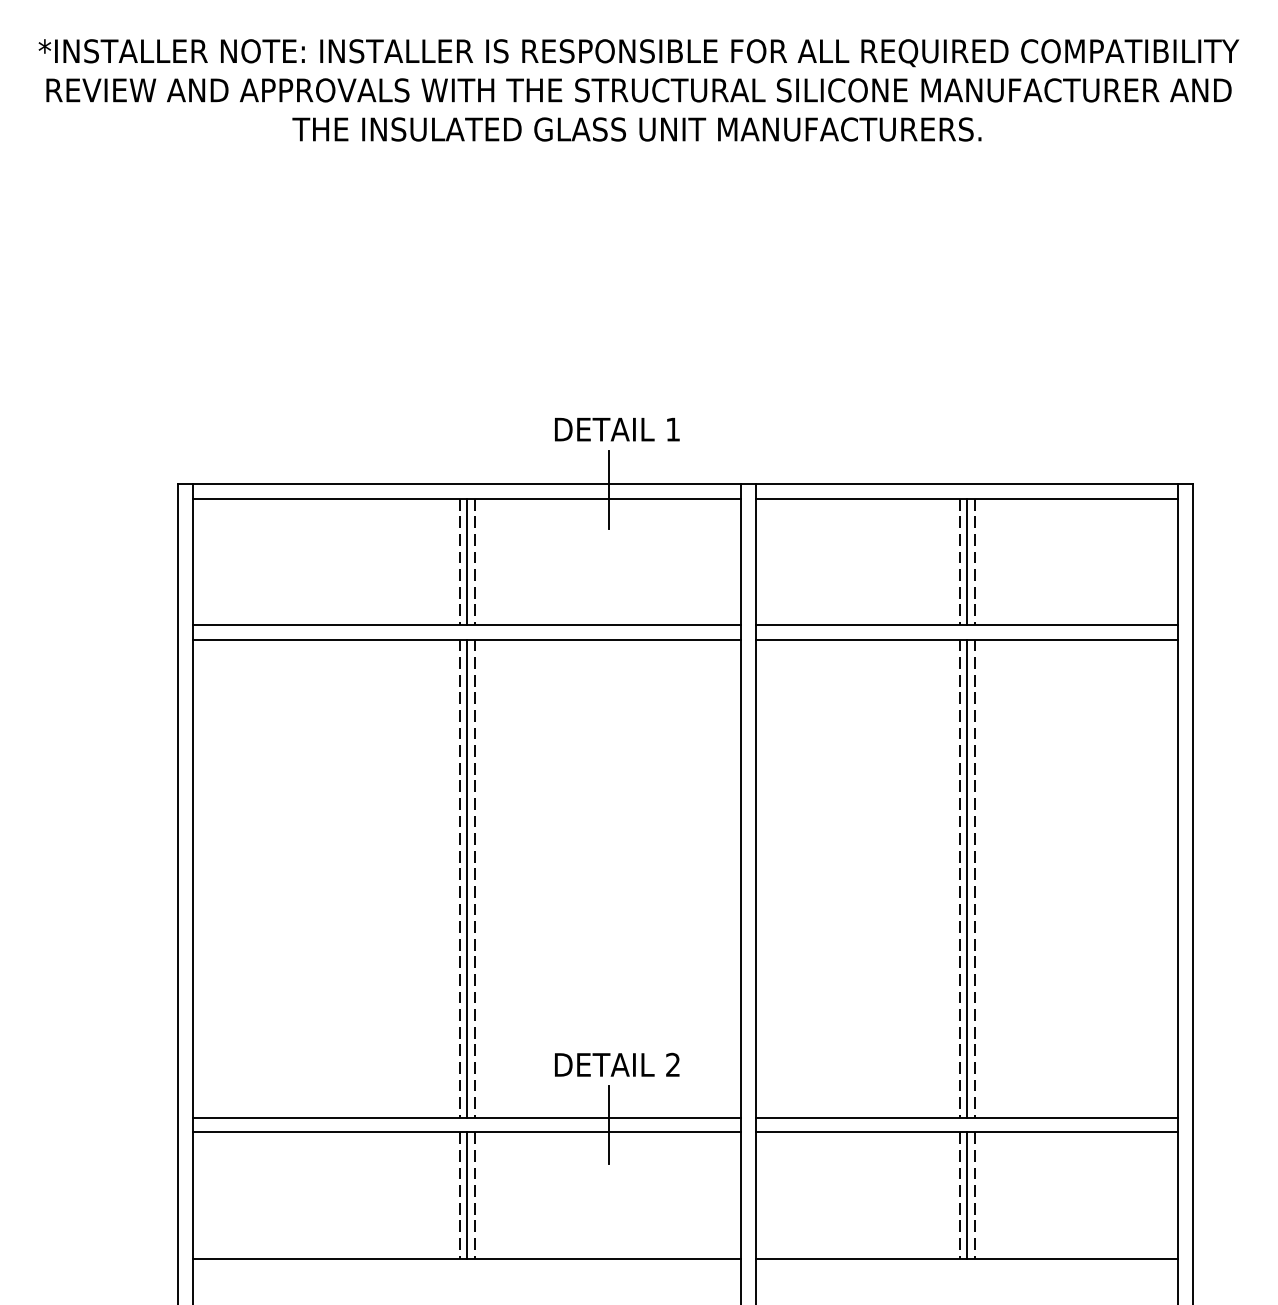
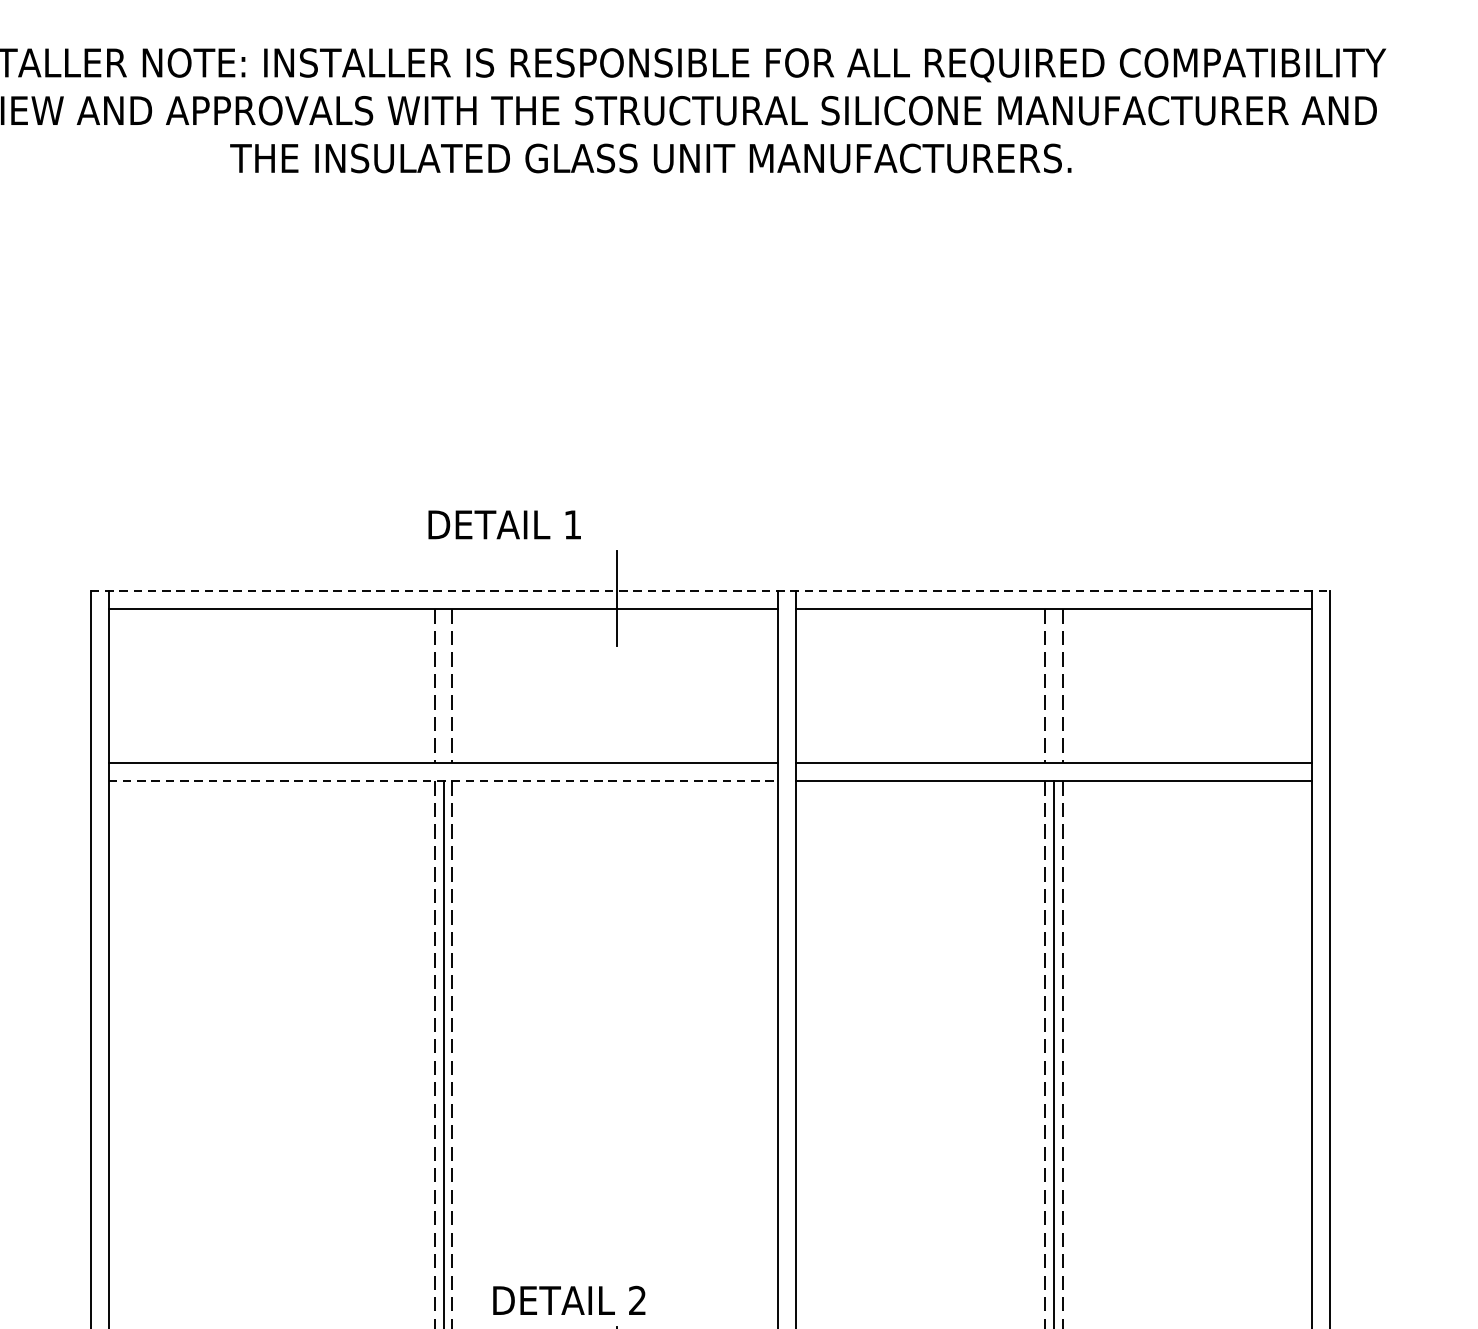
text: (617, 429) -> (504, 524), moved
line: (686, 484) -> (711, 591), solid -> dashed
line: (467, 561) -> (443, 685), removed
line: (967, 561) -> (1054, 685), removed
line: (467, 639) -> (443, 781), solid -> dashed
text: (617, 1064) -> (569, 1300), moved

